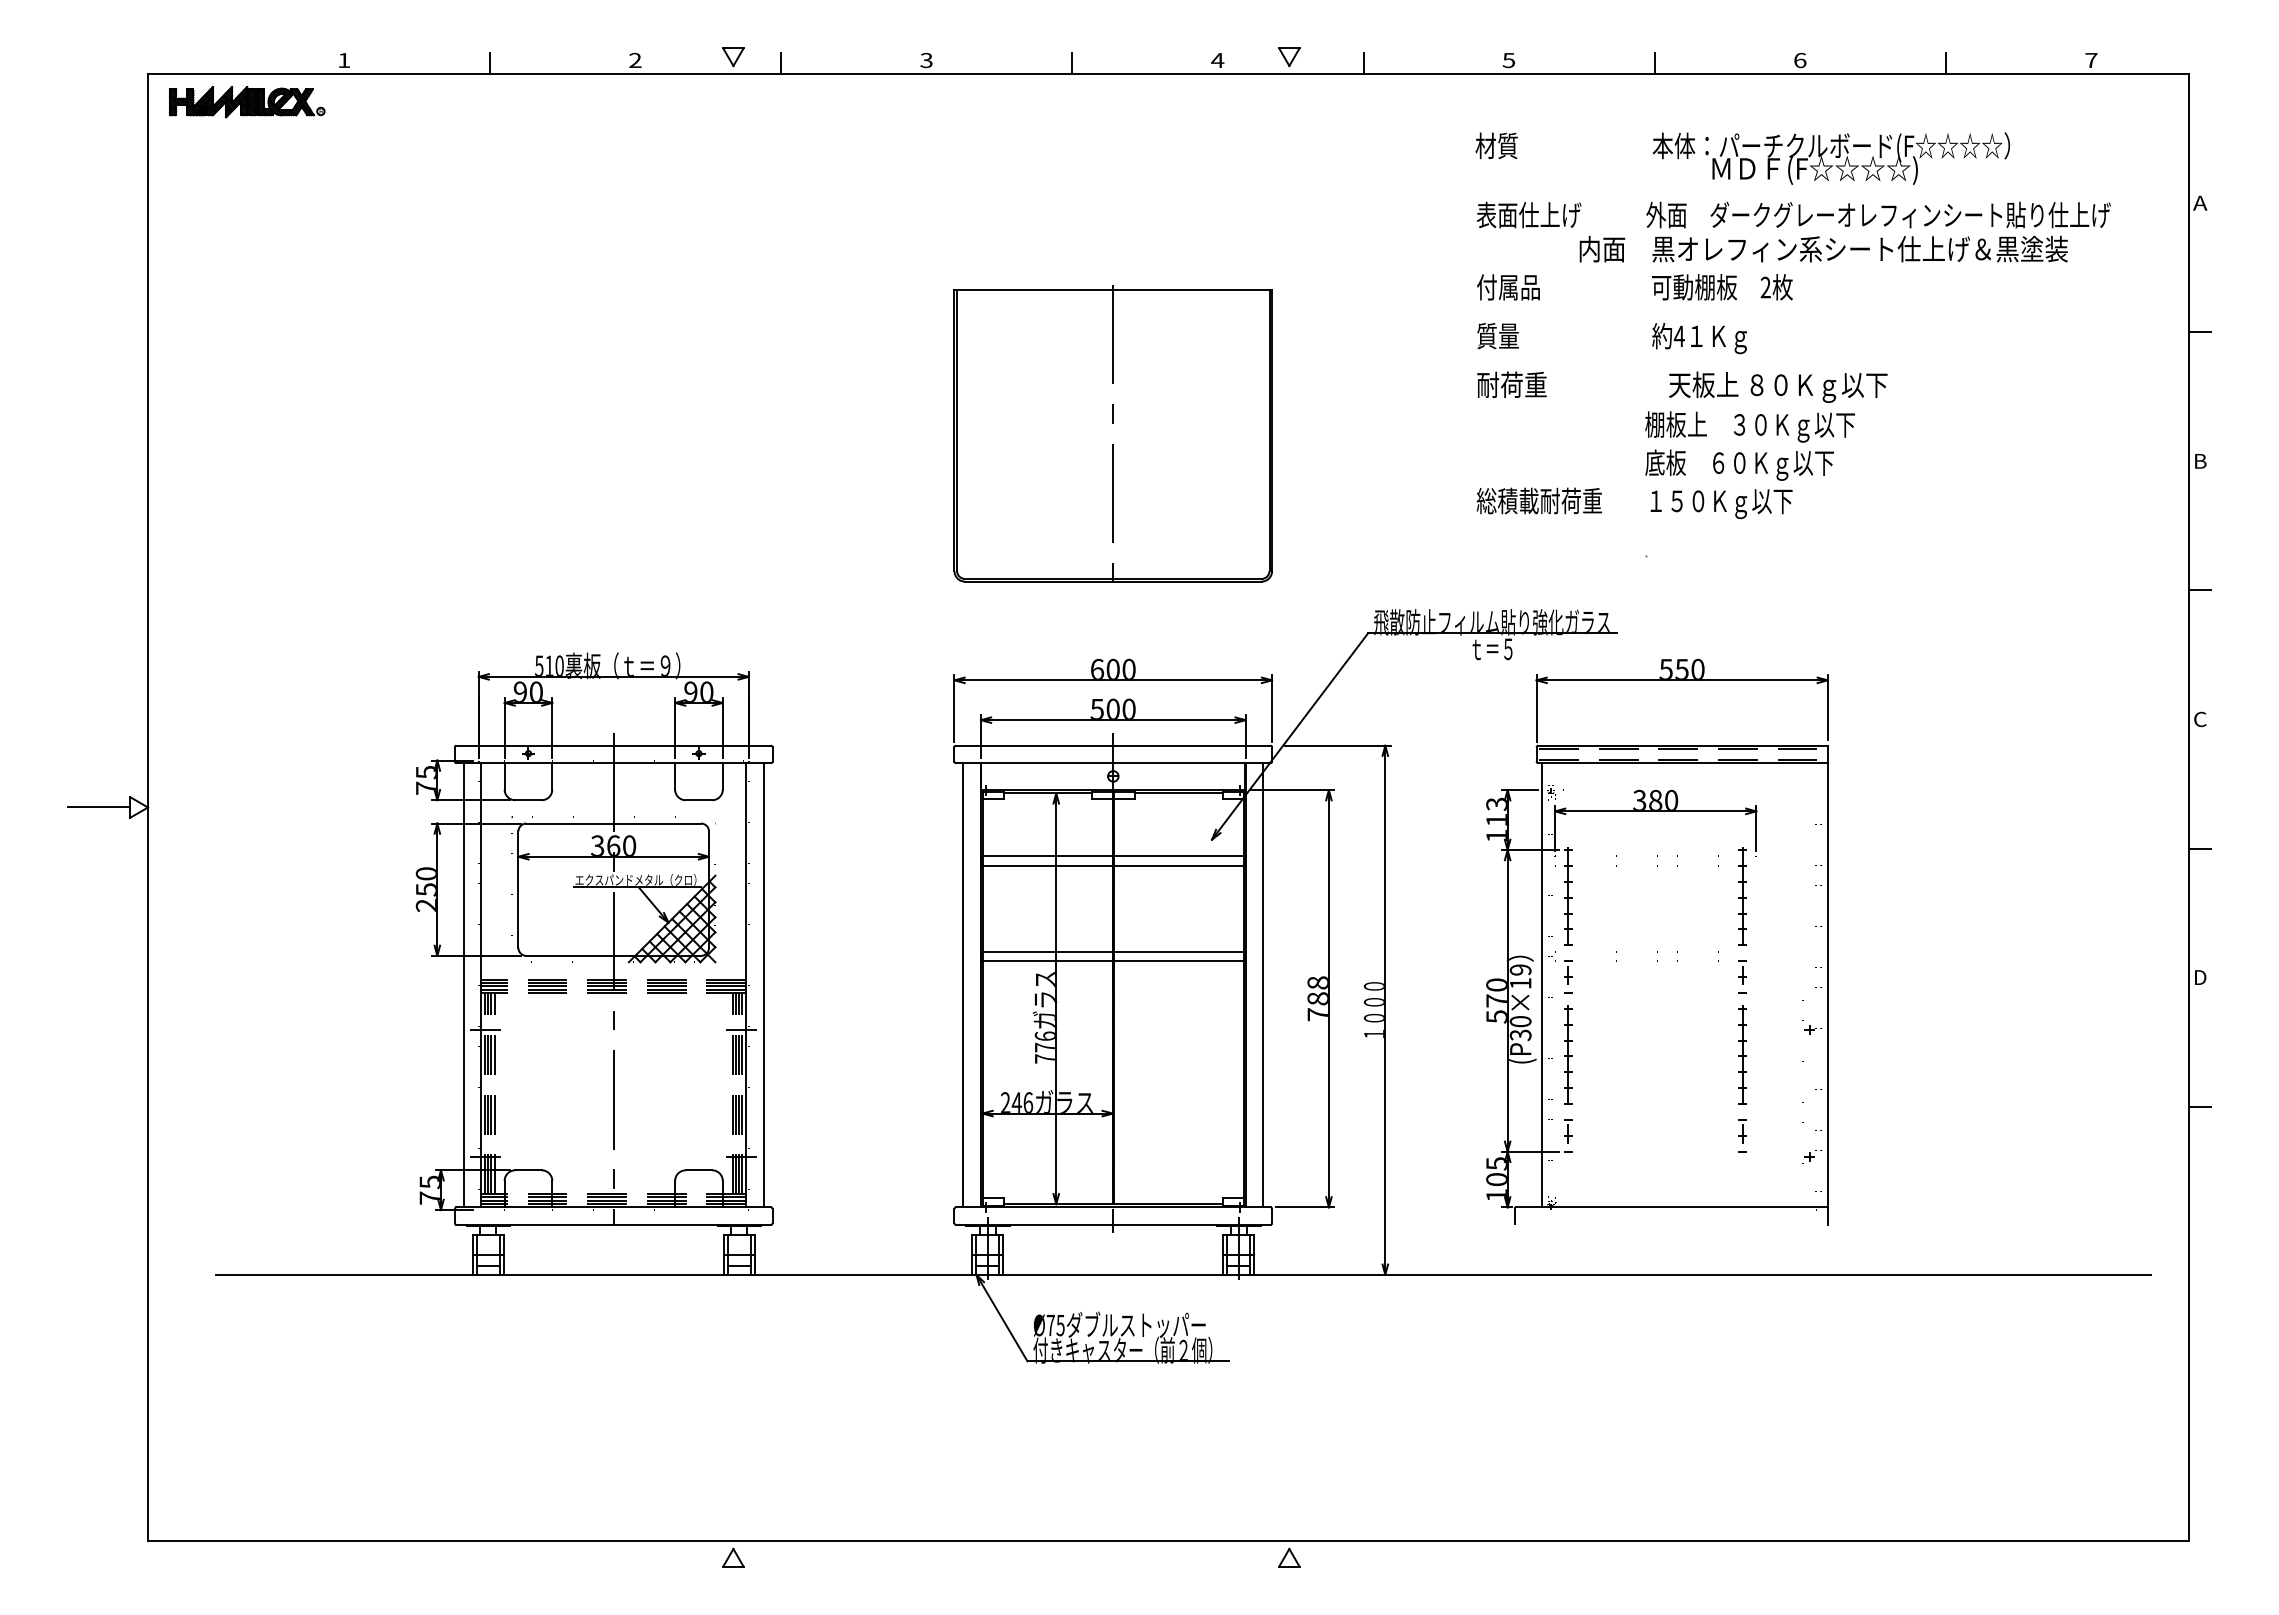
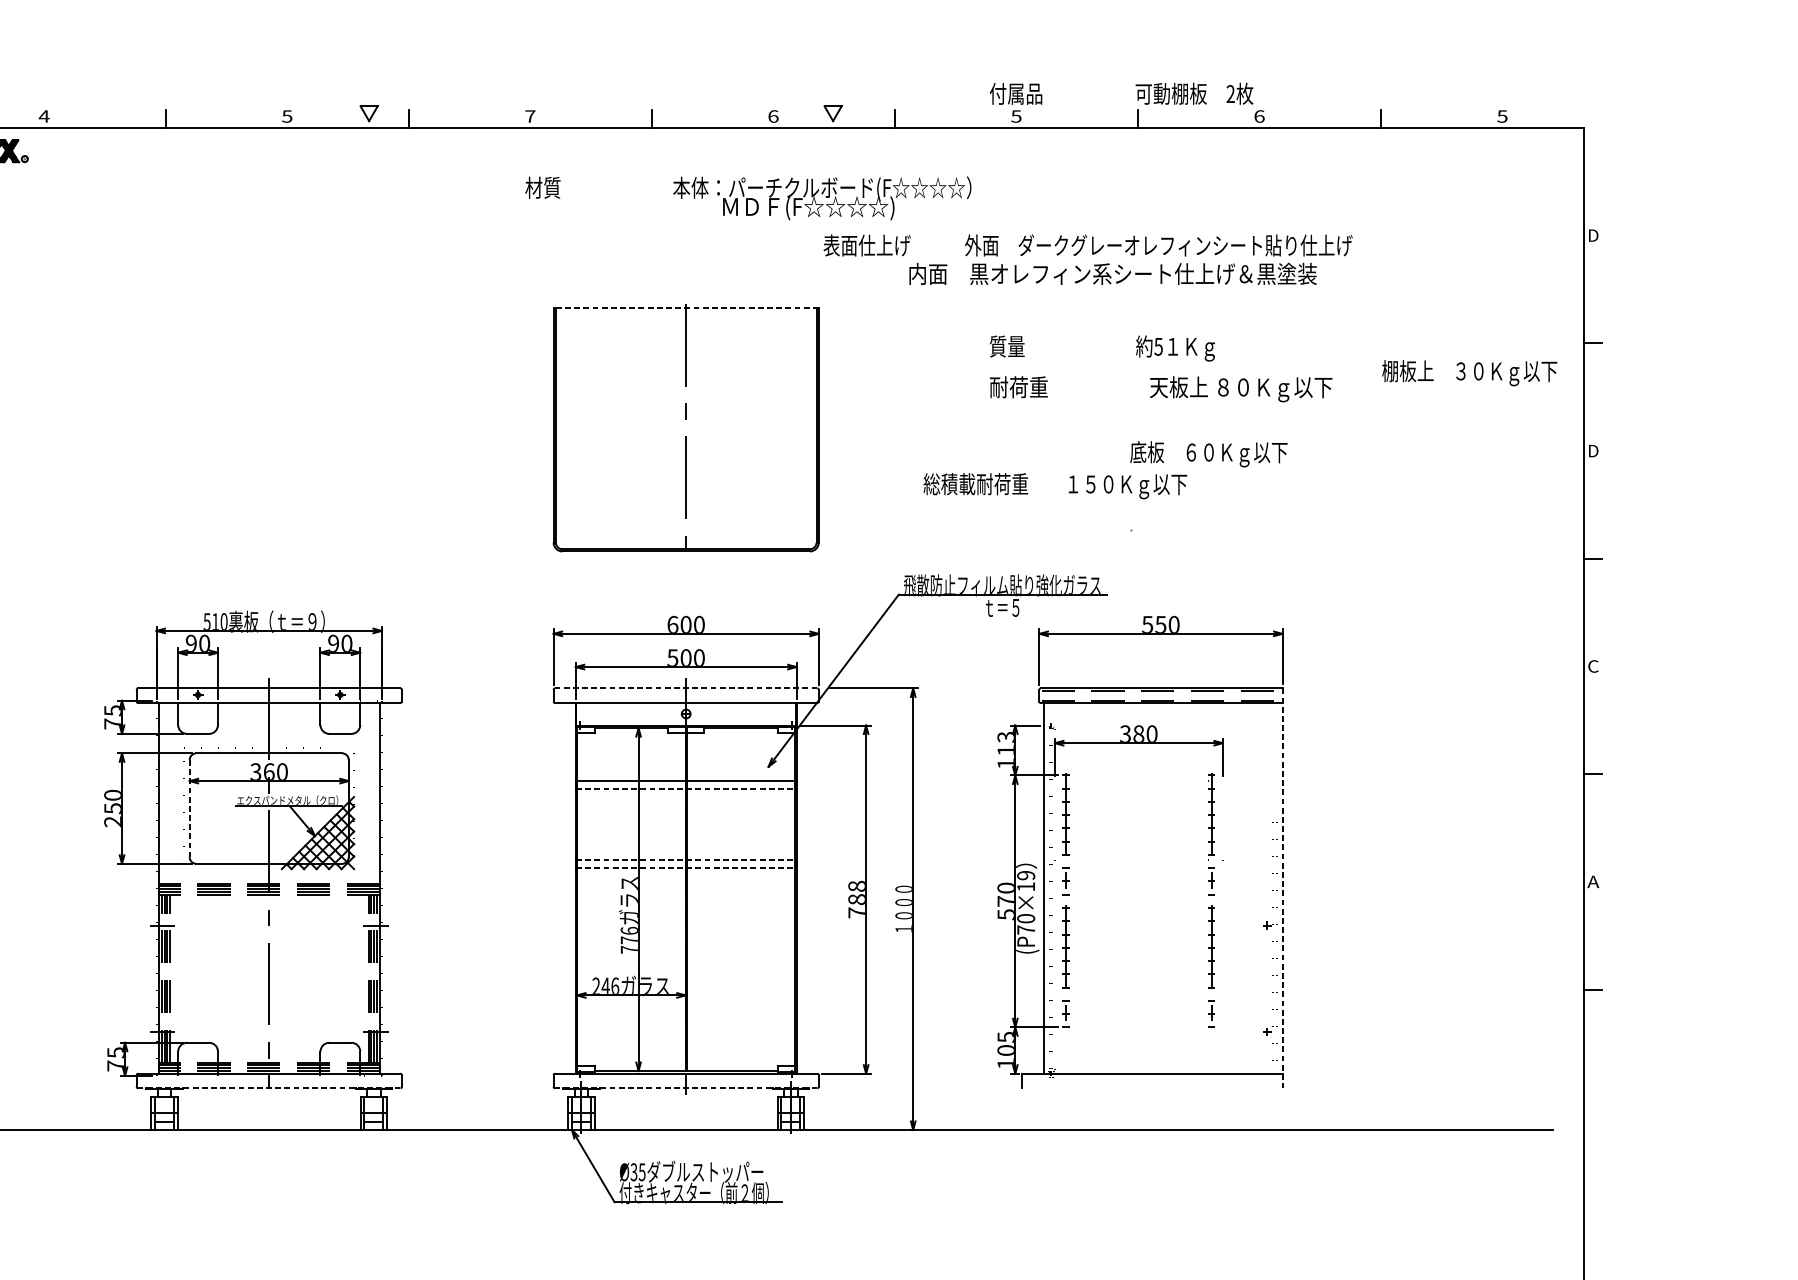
text: (343, 60) -> (43, 116), 1 -> 4
text: (635, 60) -> (287, 116), 2 -> 5
text: (926, 60) -> (530, 116), 3 -> 7
text: (1217, 60) -> (773, 116), 4 -> 6
text: (2091, 60) -> (1502, 116), 7 -> 5
text: (1742, 158) -> (748, 198), moved
text: (2200, 202) -> (1593, 235), A -> D
text: (1793, 231) -> (1087, 259), moved
text: (1634, 287) -> (1121, 93), moved
line: (1113, 290) -> (686, 308), solid -> dashed
text: (1678, 336) -> (1157, 346), 4 -> 5
text: (1750, 426) -> (1470, 372), moved
text: (2200, 461) -> (1593, 451), B -> D
text: (1634, 503) -> (1055, 486), moved
line: (1112, 745) -> (685, 688), solid -> dashed
line: (1113, 865) -> (686, 788), solid -> dashed
line: (518, 890) -> (189, 809), solid -> dashed
line: (1113, 951) -> (686, 860), solid -> dashed
line: (1113, 961) -> (686, 868), solid -> dashed
text: (2200, 977) -> (1593, 881), D -> A
line: (463, 985) -> (143, 888), removed
line: (763, 985) -> (394, 888), removed
line: (963, 985) -> (561, 888), removed
line: (1263, 985) -> (811, 888), removed
line: (1827, 985) -> (1282, 888), solid -> dashed
text: (1520, 1035) -> (1026, 930), (P30×19 -> (P70×19
line: (613, 1224) -> (269, 1087), solid -> dashed
line: (1112, 1224) -> (685, 1087), solid -> dashed
text: (1050, 1325) -> (633, 1172), Ø75 -> Ø35

